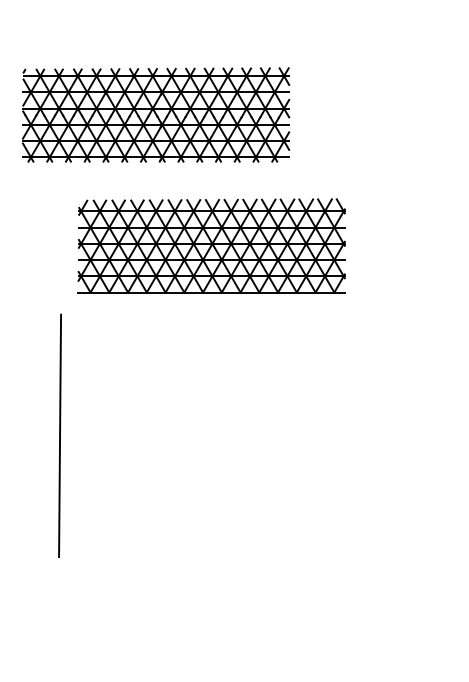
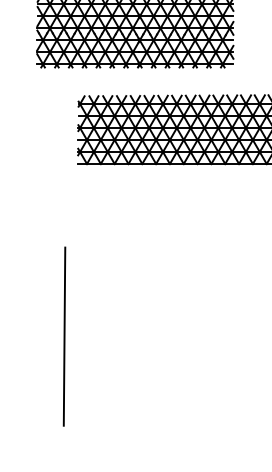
line: (59, 435) -> (64, 336), moved

